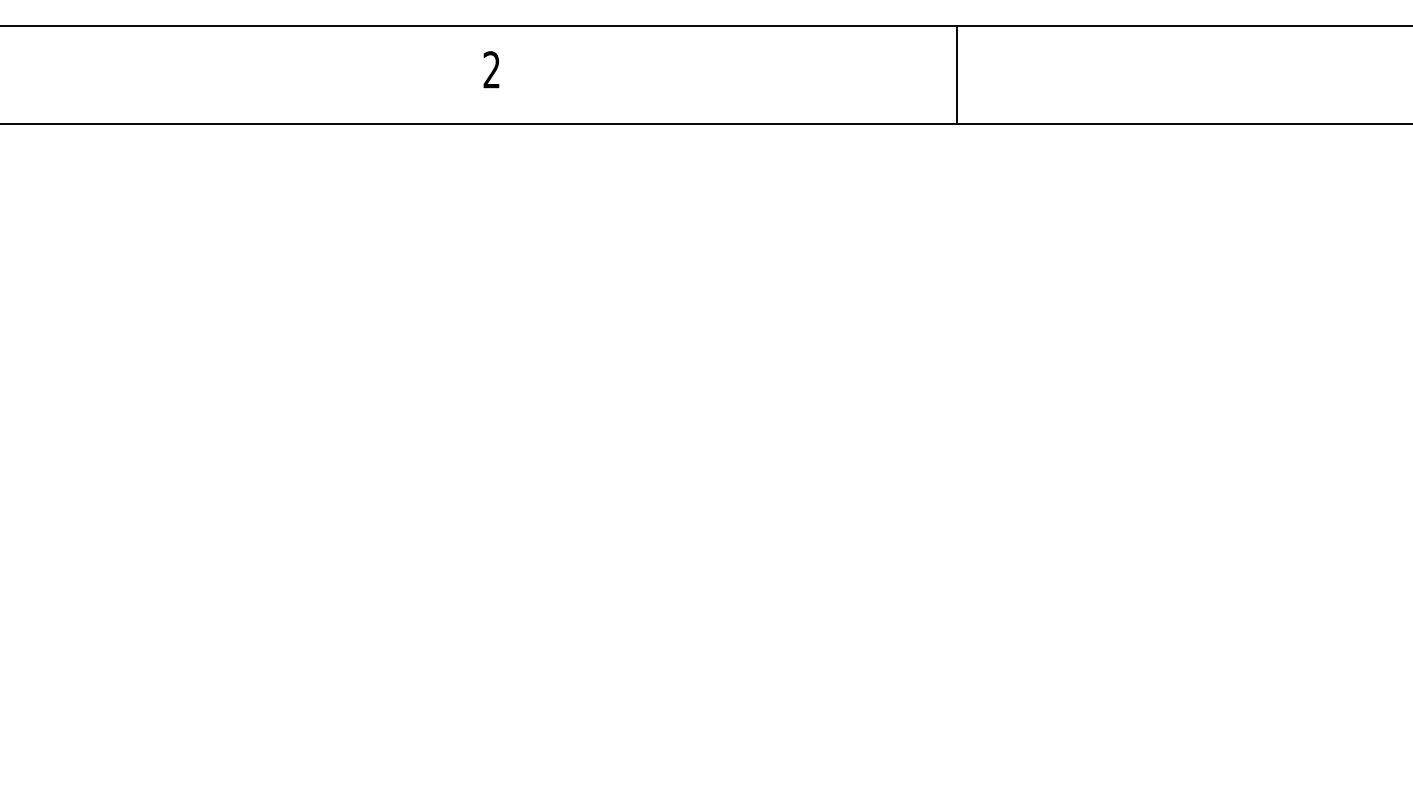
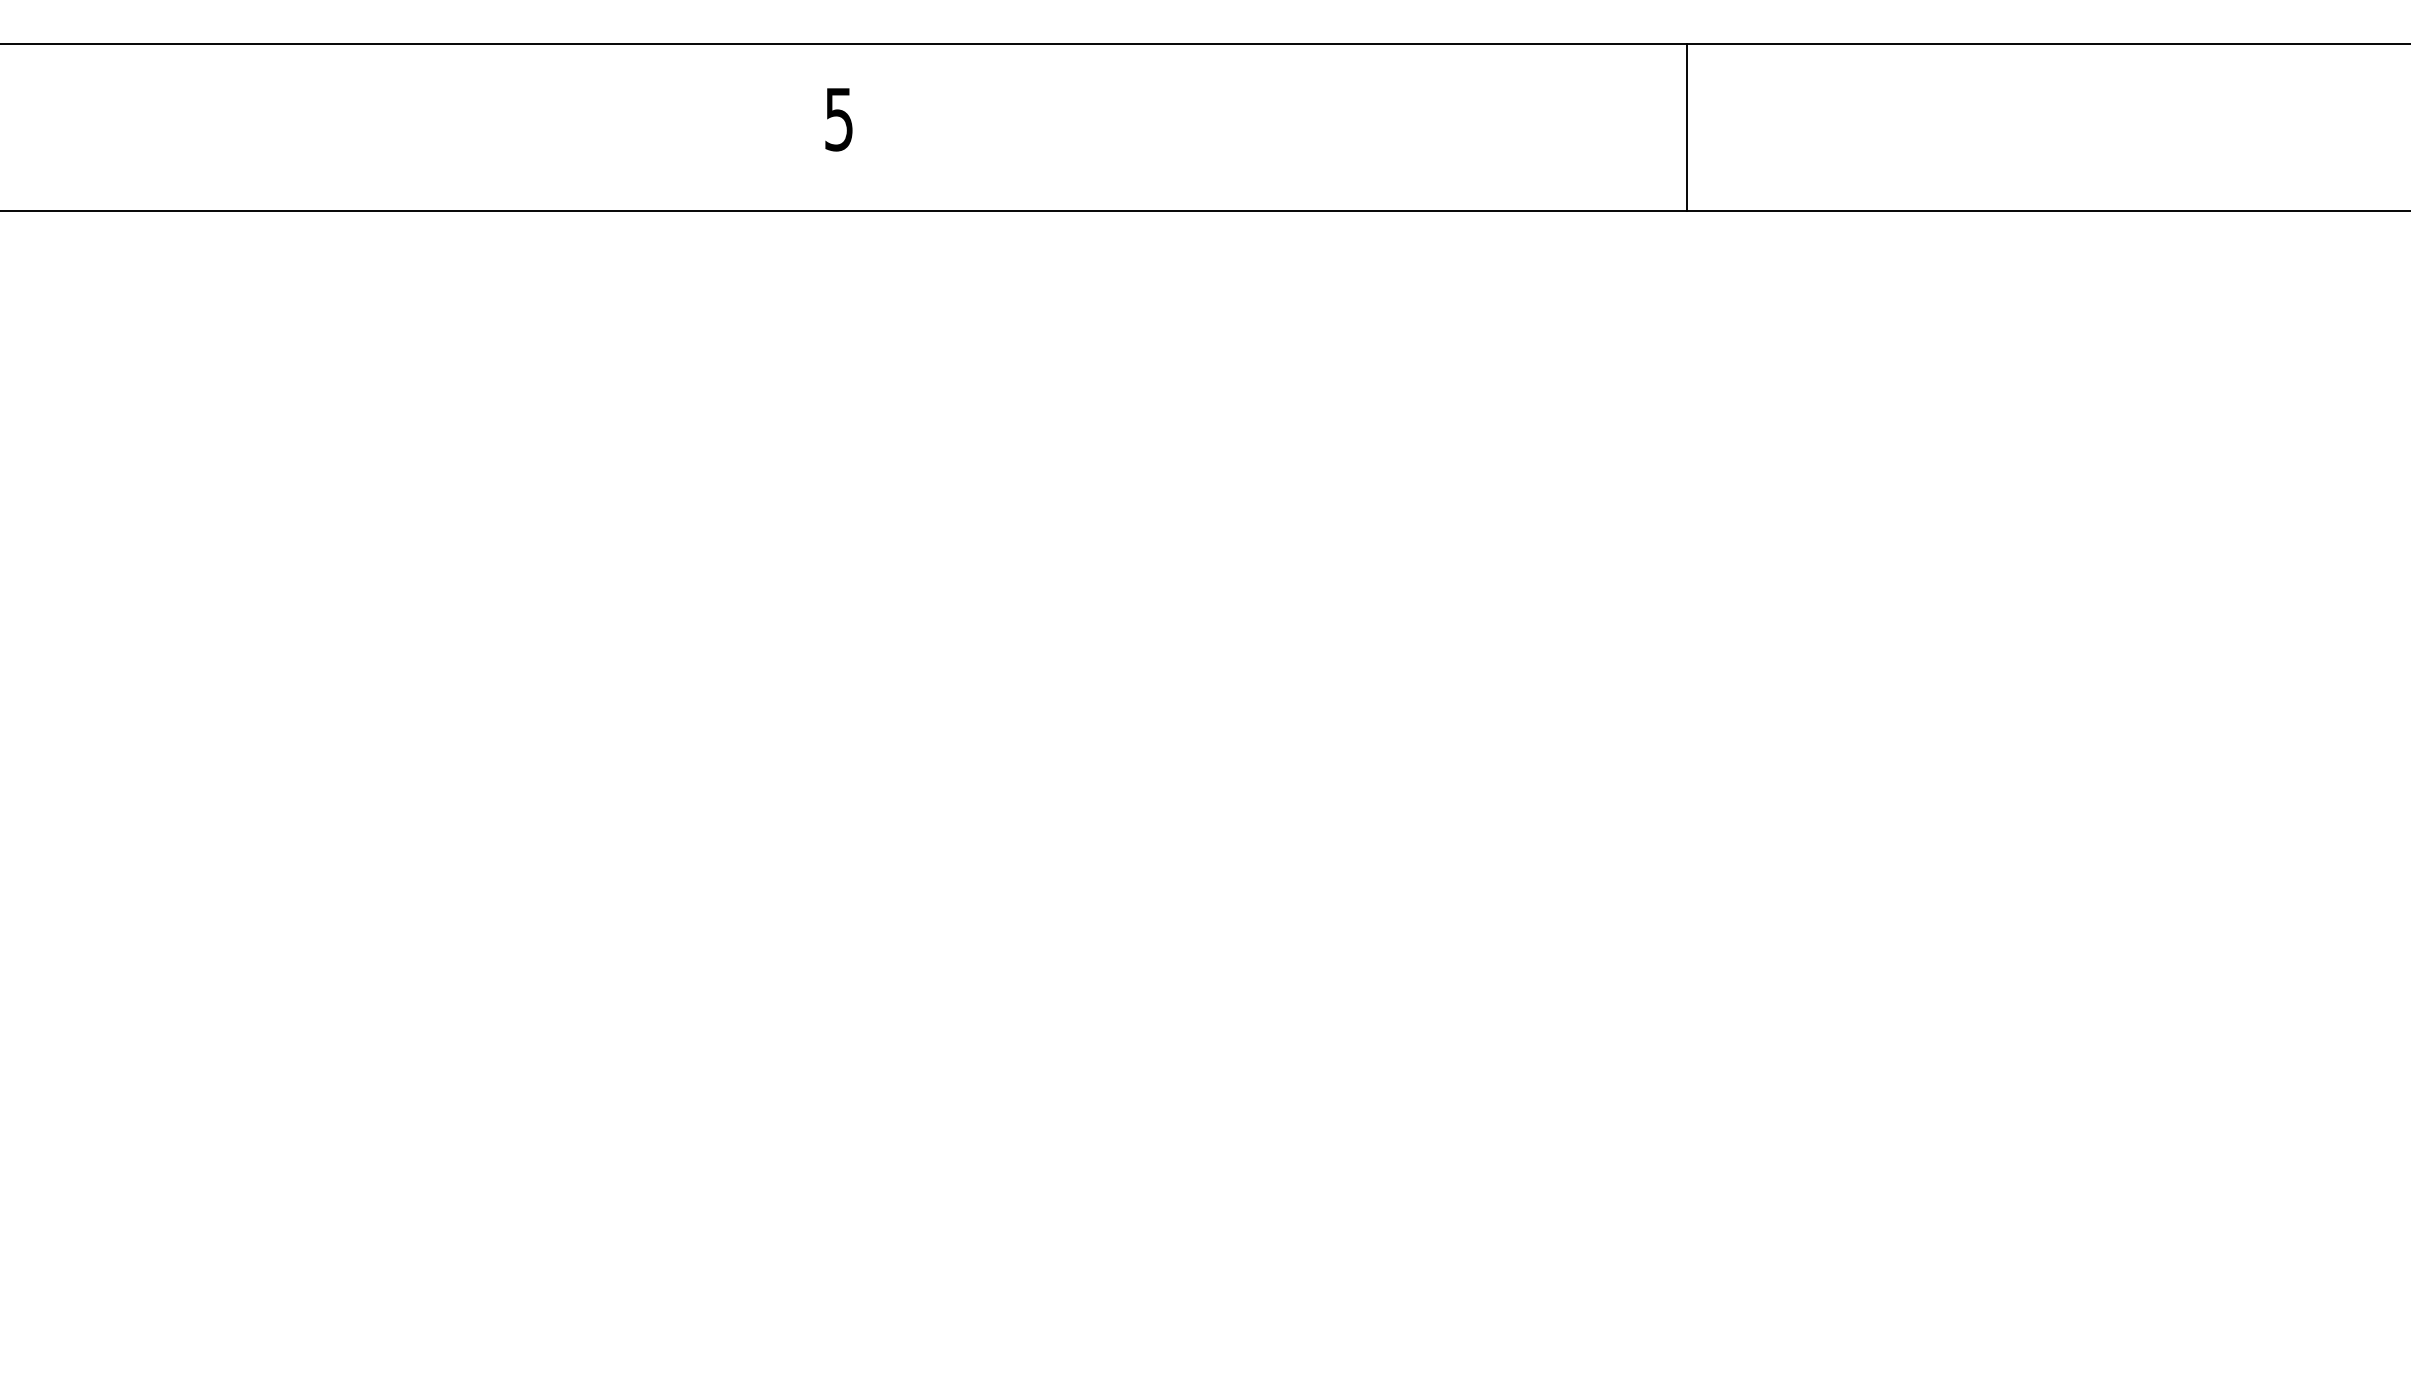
text: (491, 69) -> (838, 118), 2 -> 5
line: (956, 74) -> (1686, 127), moved

